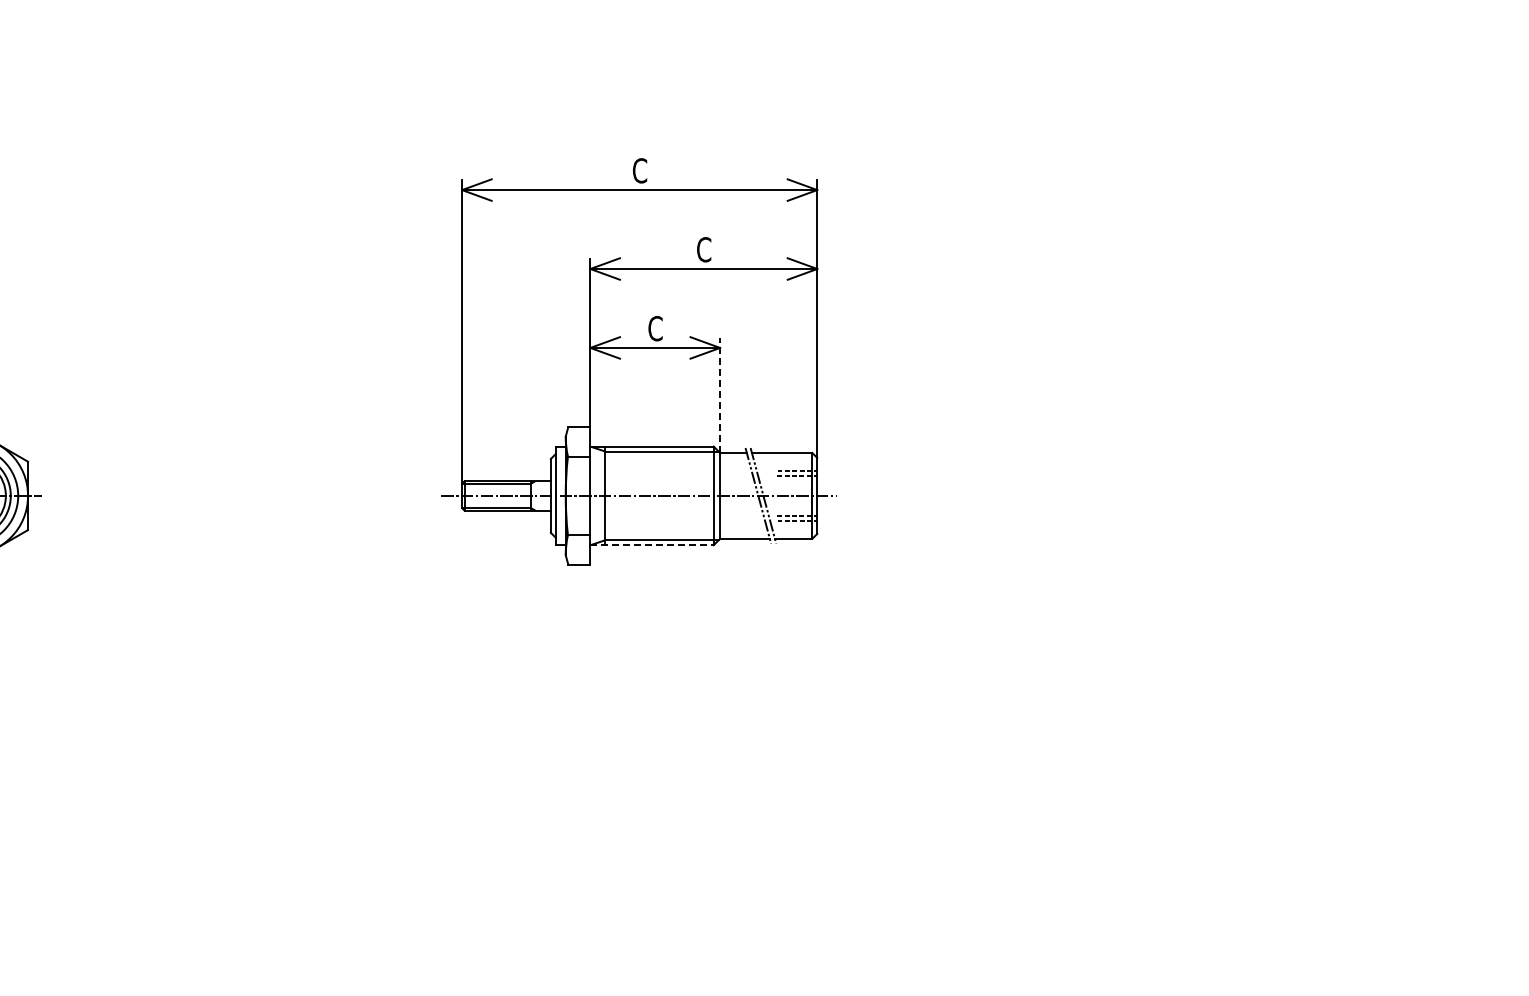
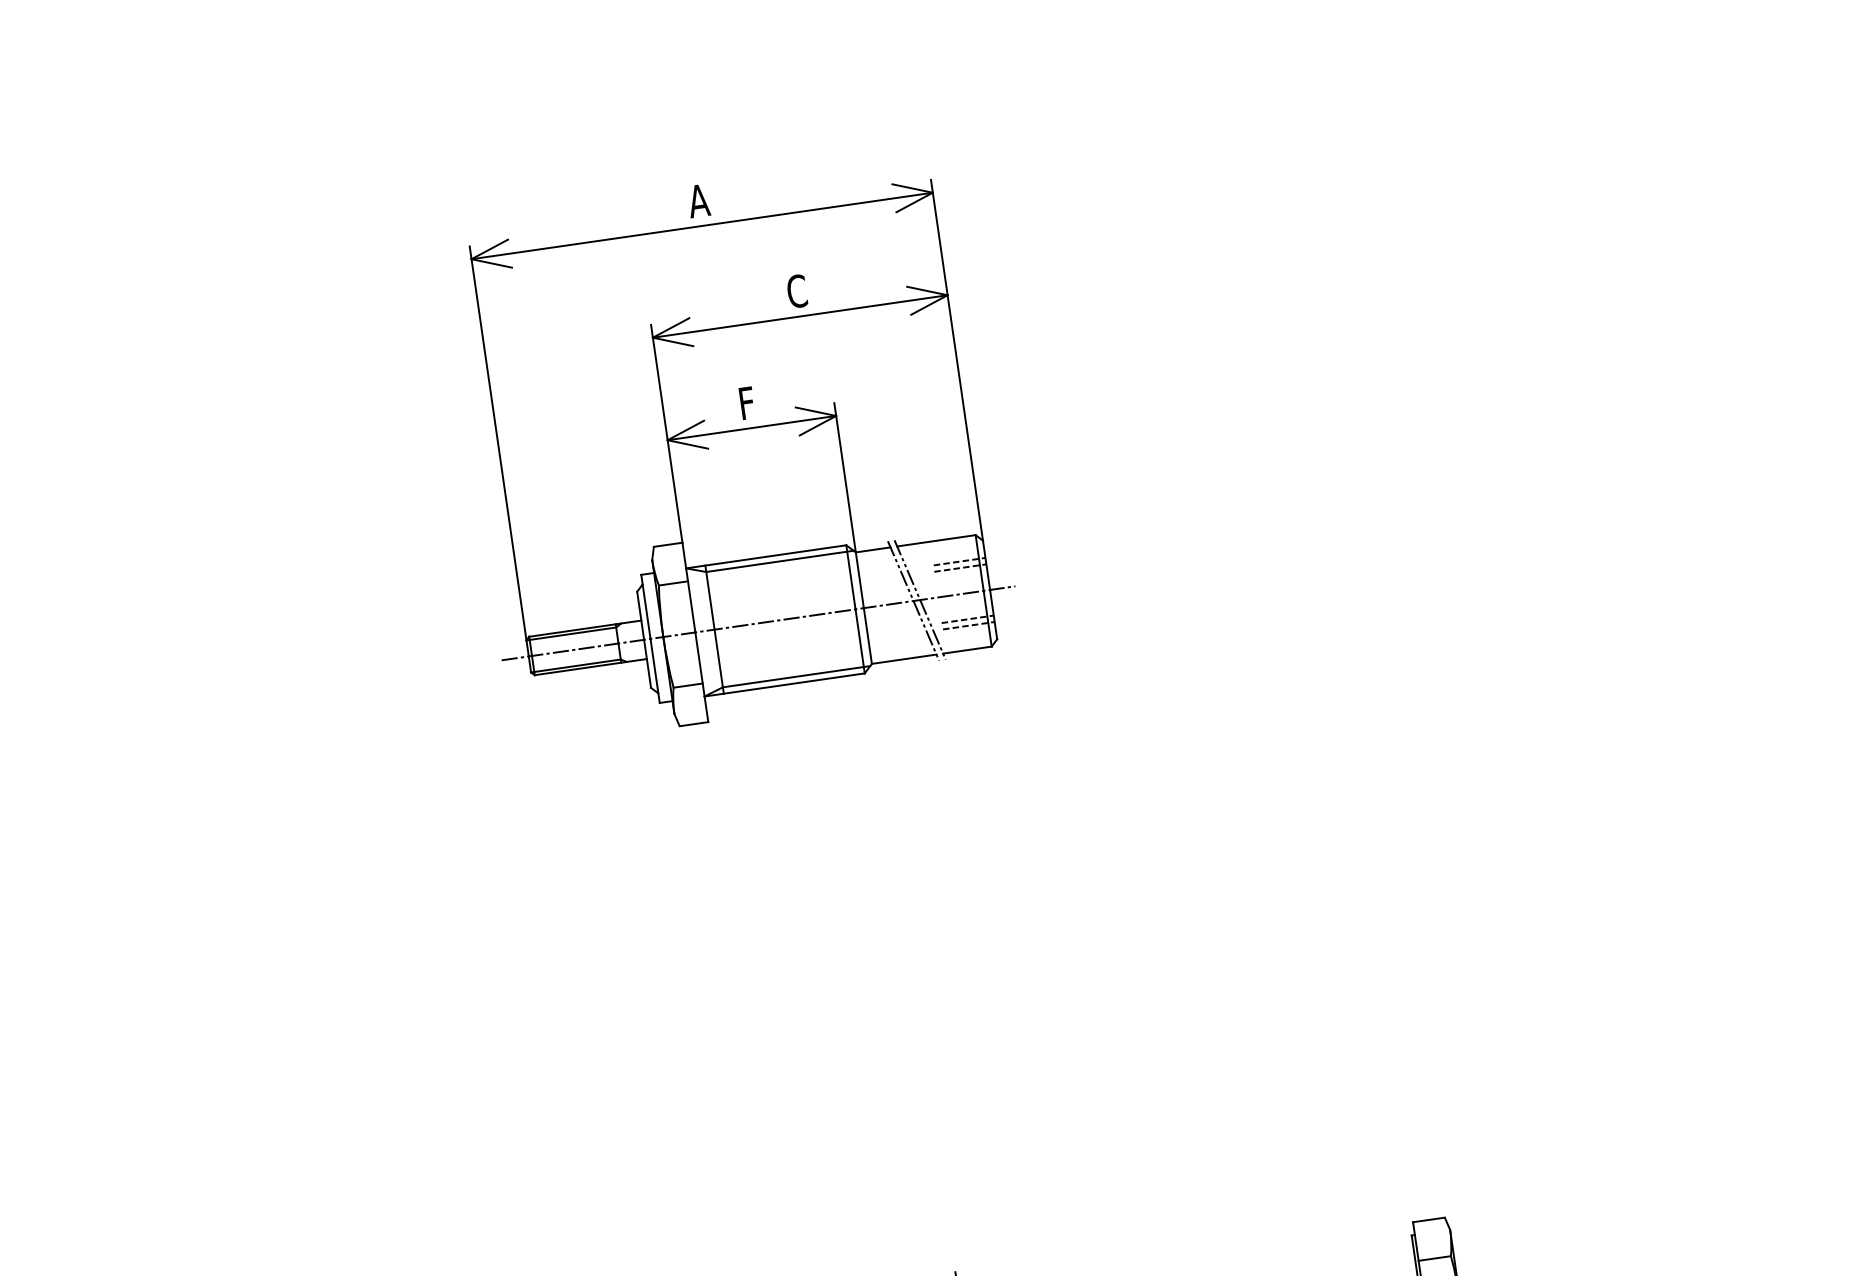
text: (639, 170) -> (698, 200), C -> A
text: (655, 328) -> (748, 402), C -> F
line: (720, 395) -> (845, 477), dashed -> solid
line: (652, 545) -> (785, 685), dashed -> solid

